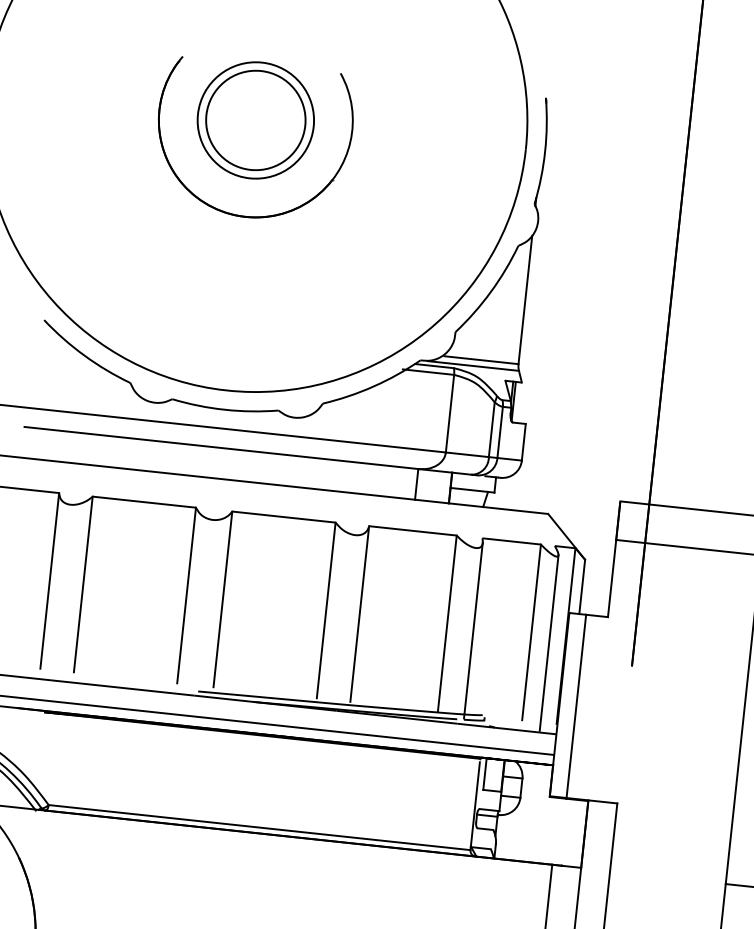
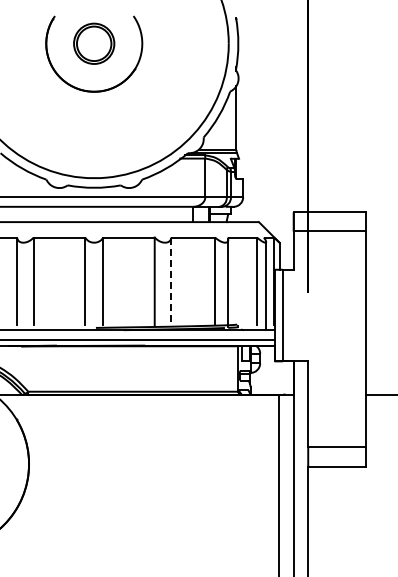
part: (254, 119) -> (93, 43), size x0.7
line: (359, 614) -> (171, 281), solid -> dashed

